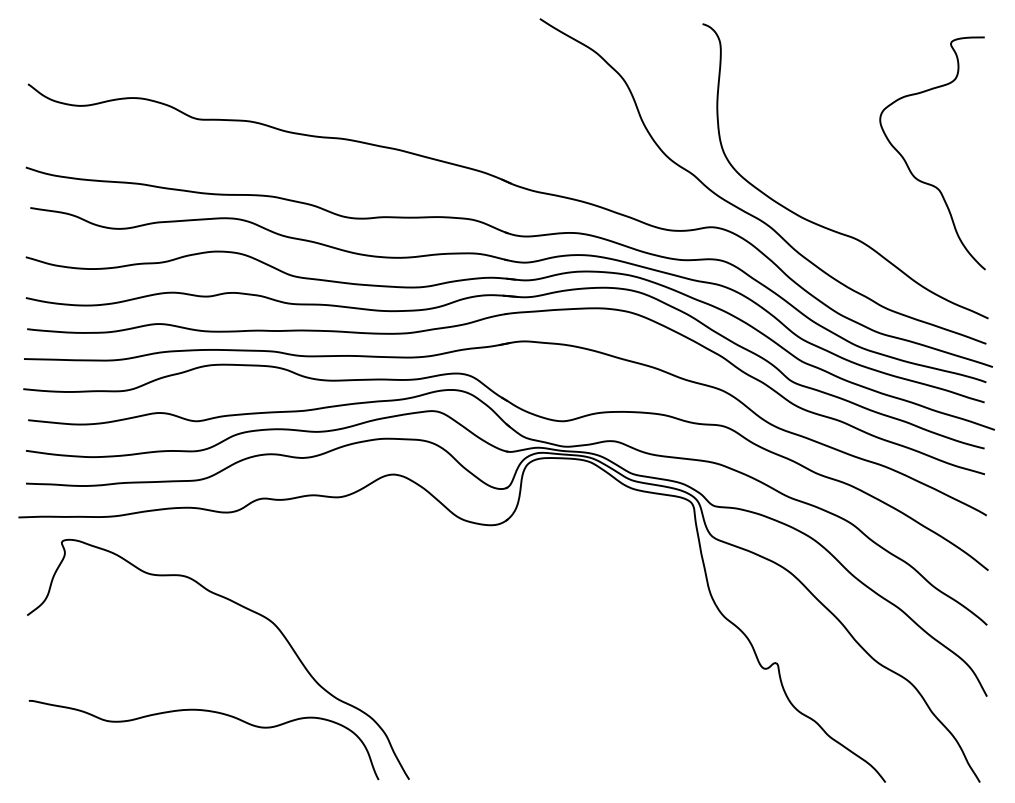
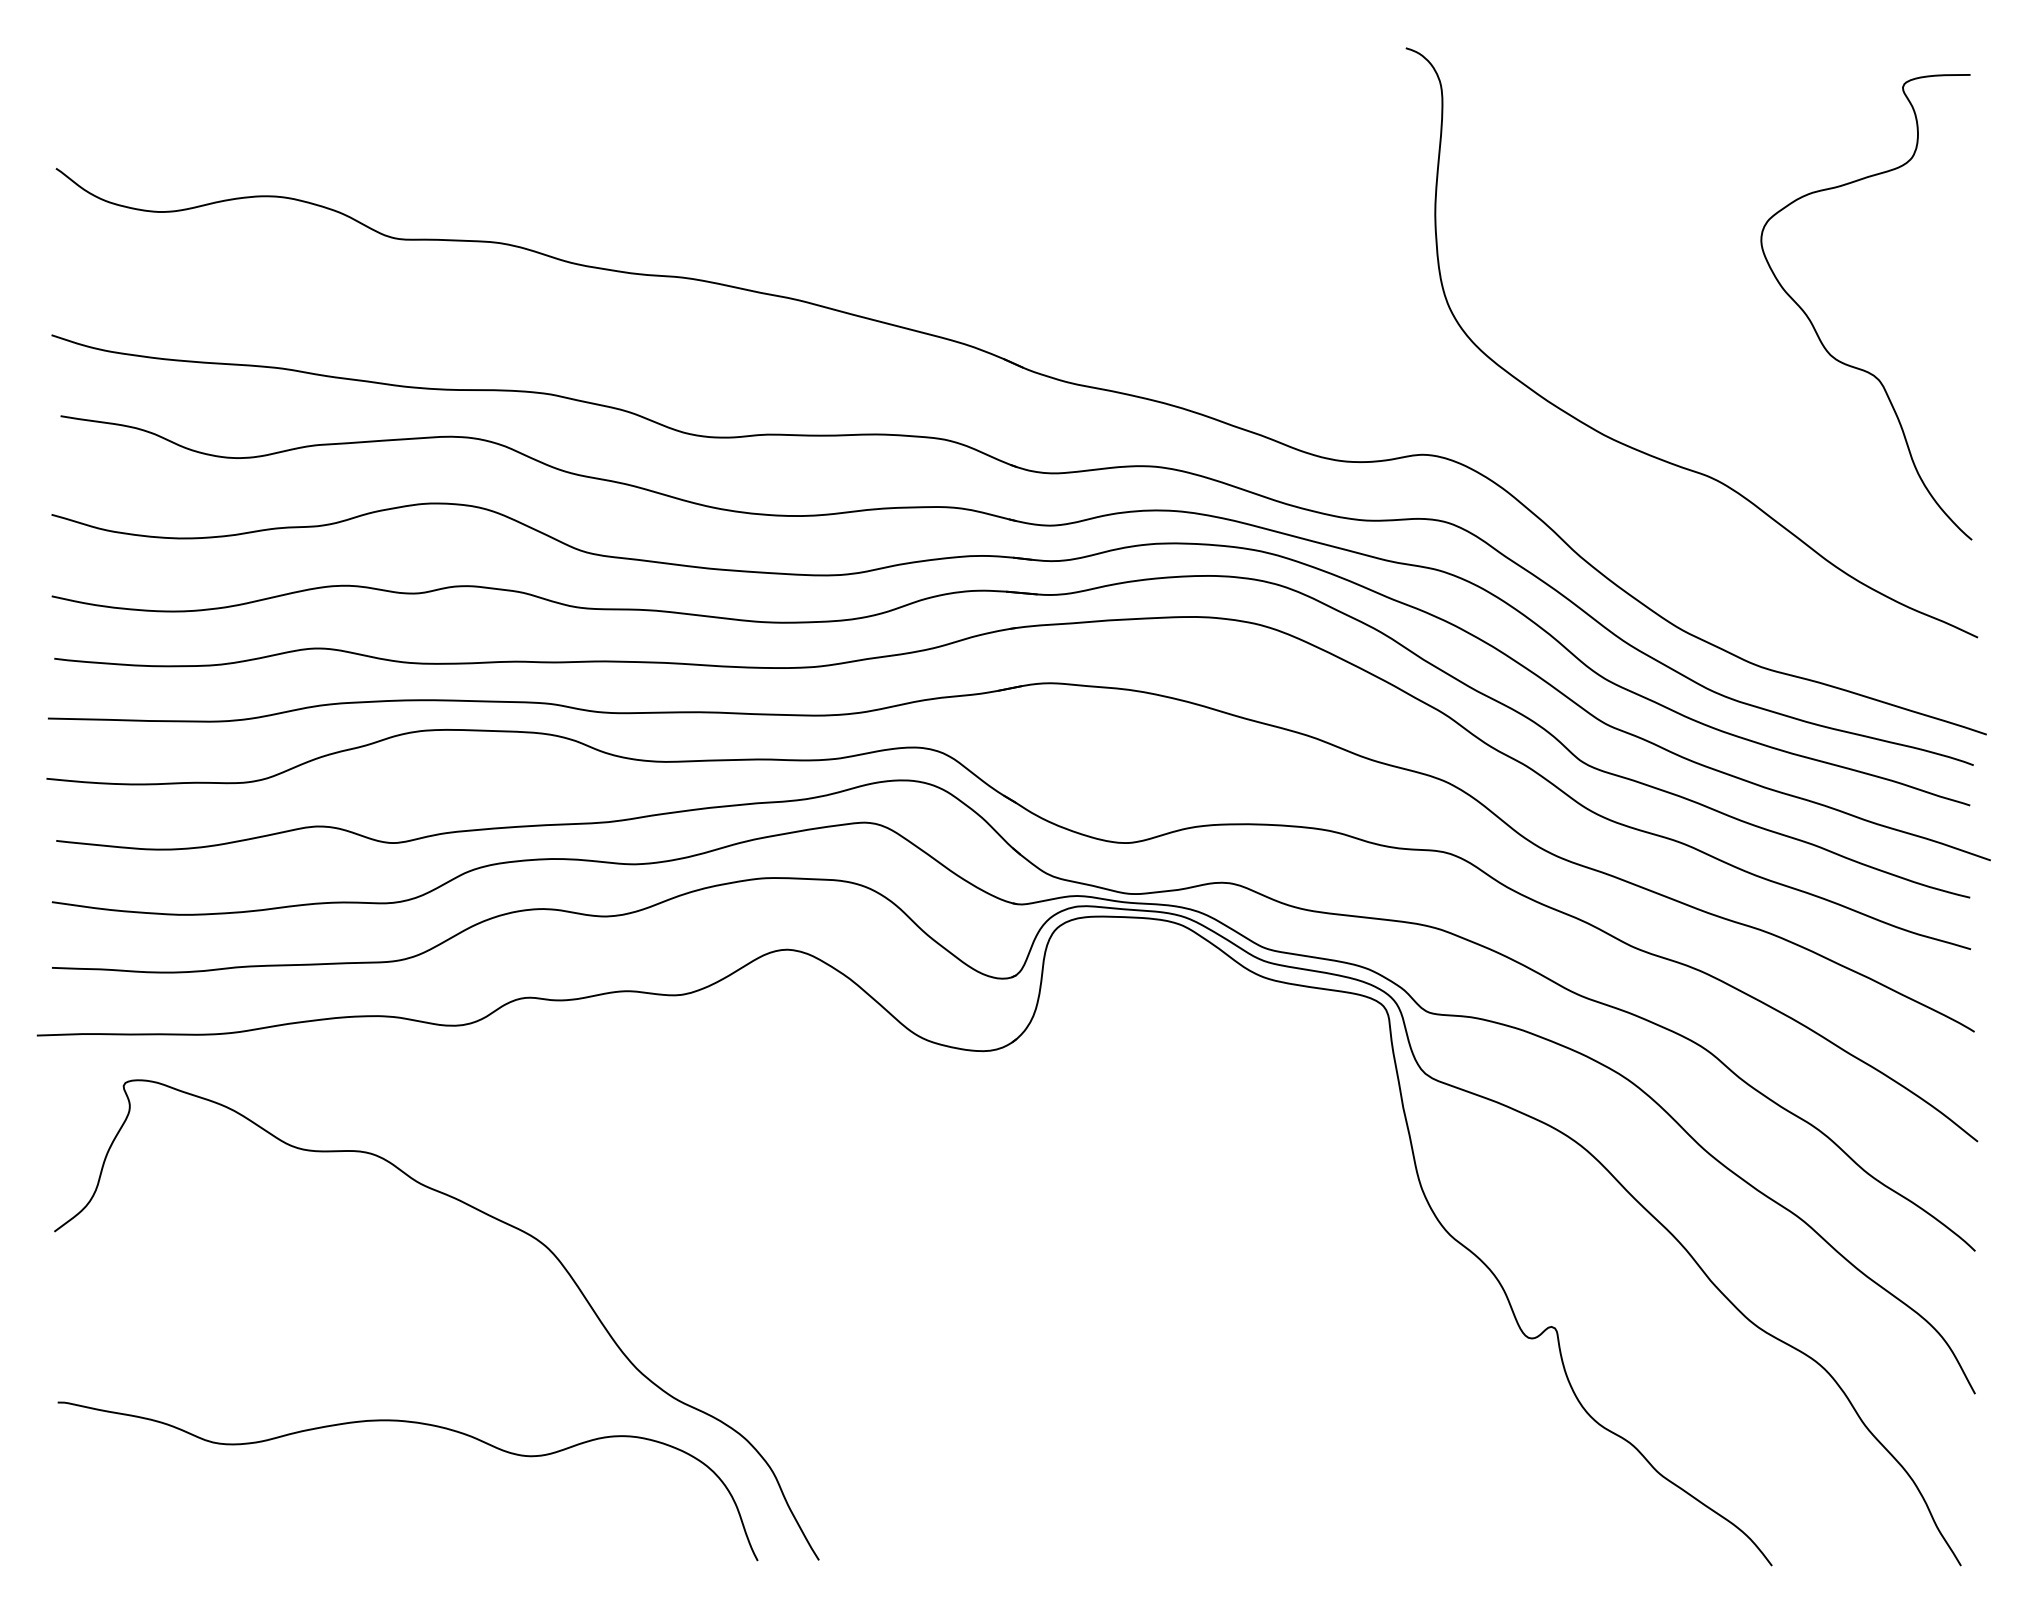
curve: (746, 211) -> (1493, 423), removed

